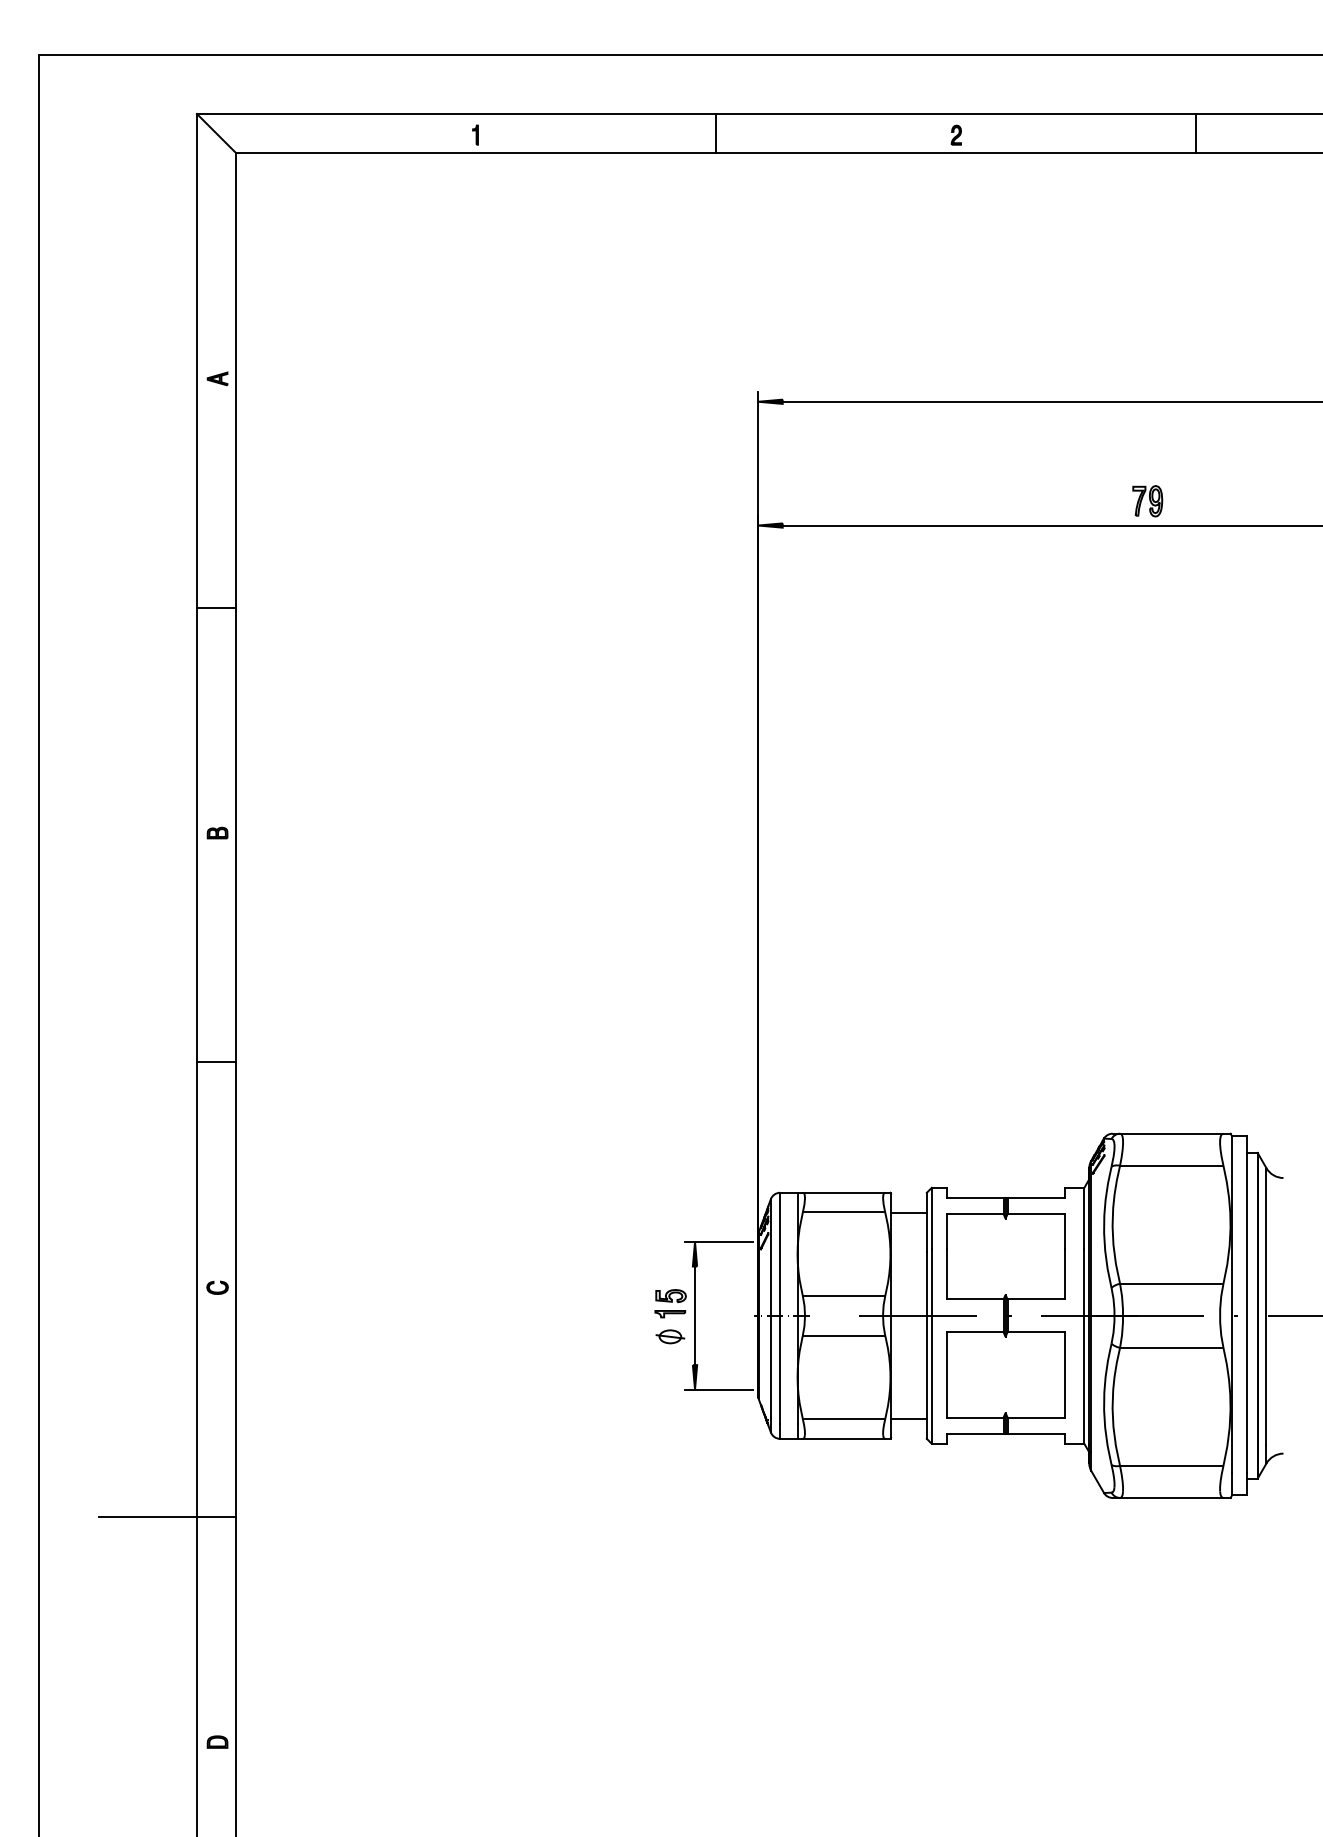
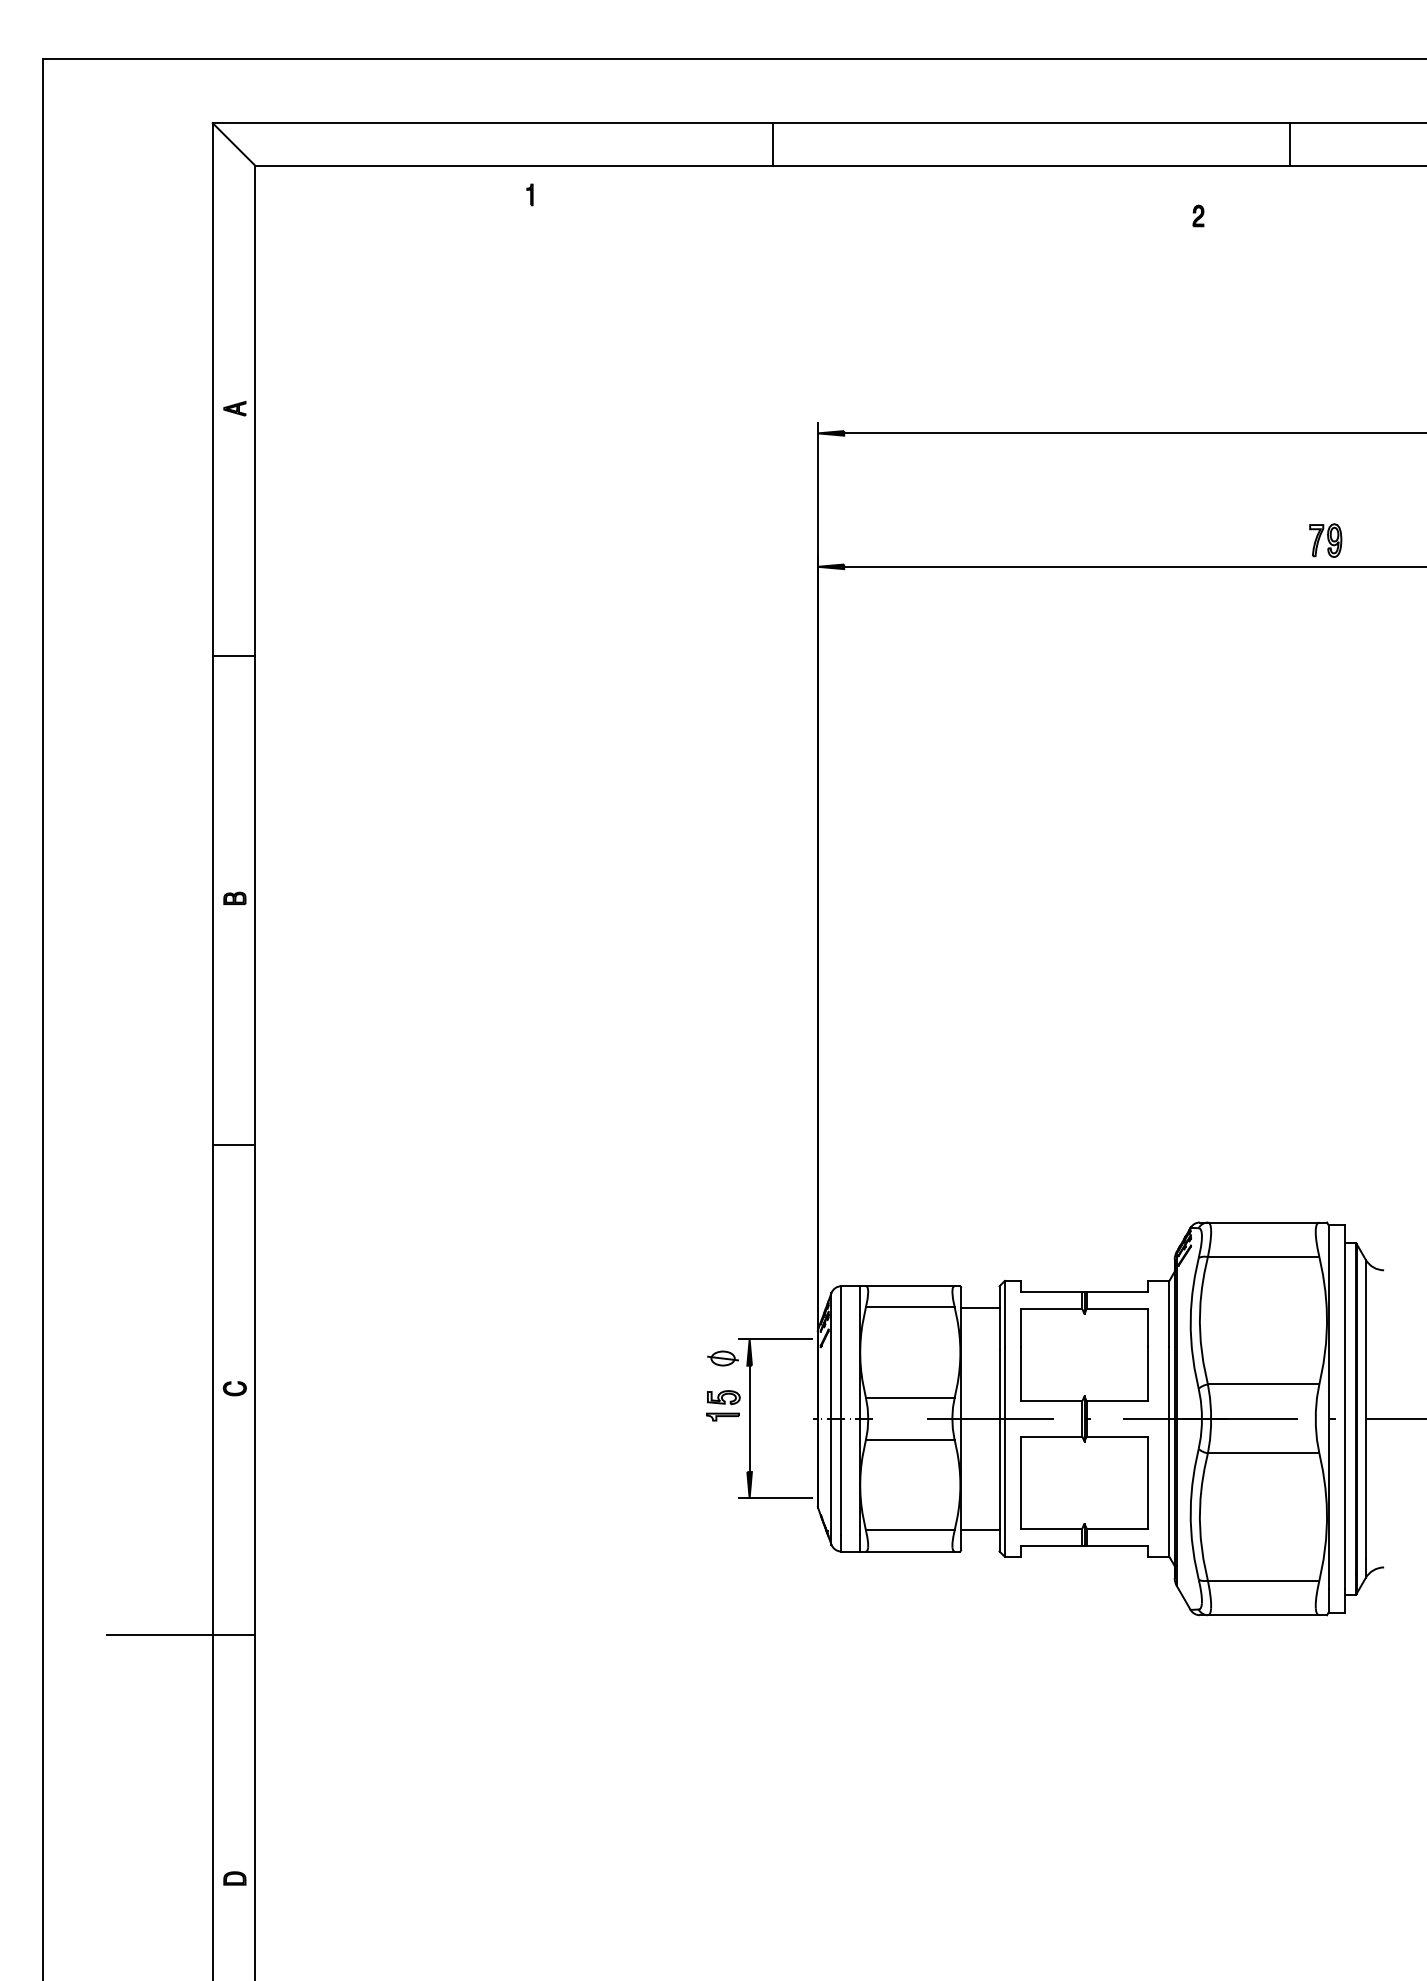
part: (475, 134) -> (529, 194), moved
part: (956, 134) -> (1198, 215), moved
part: (1147, 501) -> (1325, 540), moved
part: (669, 1336) -> (722, 1358), moved

